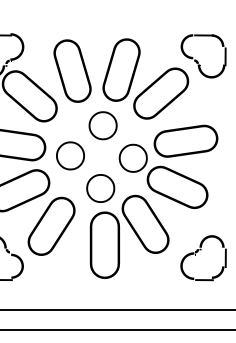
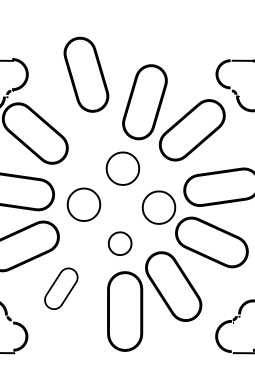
part: (72, 70) -> (86, 74), moved
part: (100, 188) -> (119, 243), size x0.7
part: (51, 225) -> (61, 287), size x0.6

